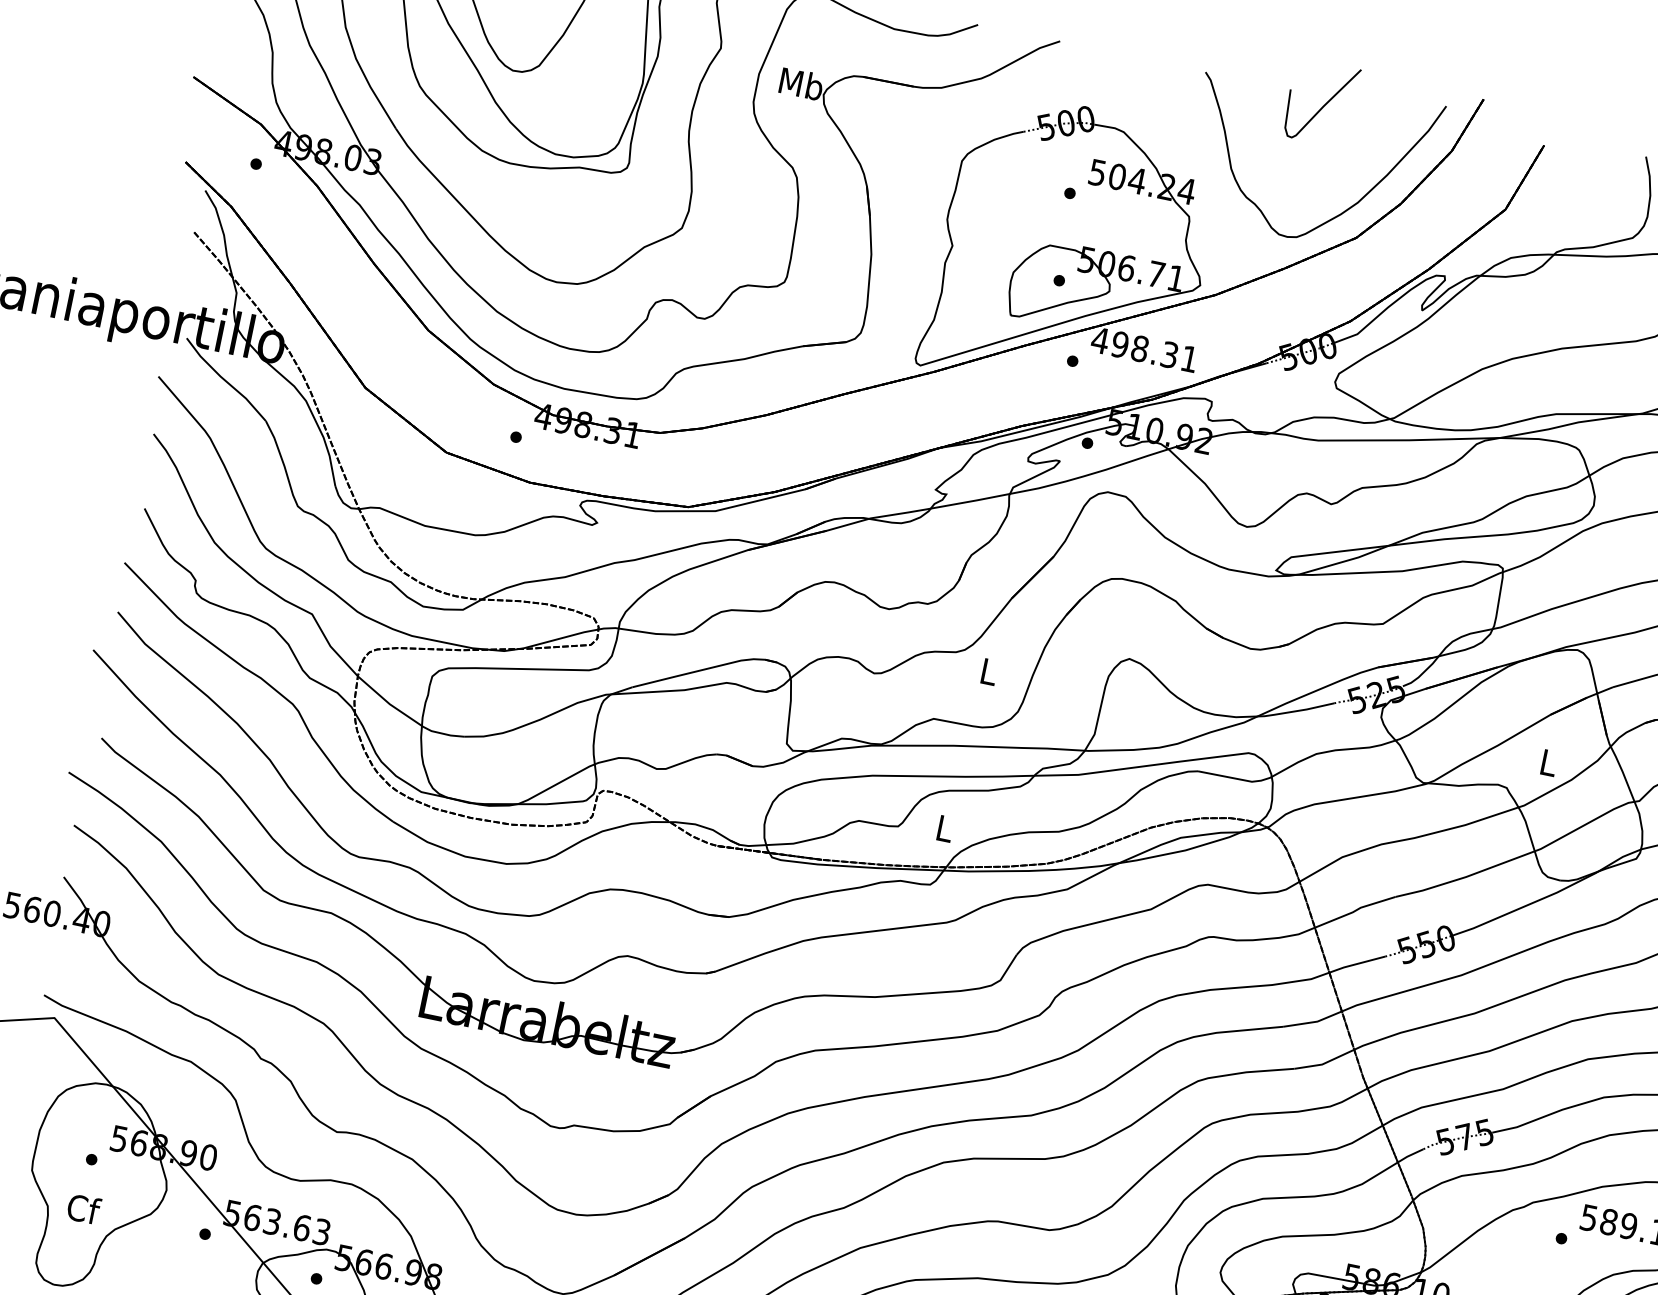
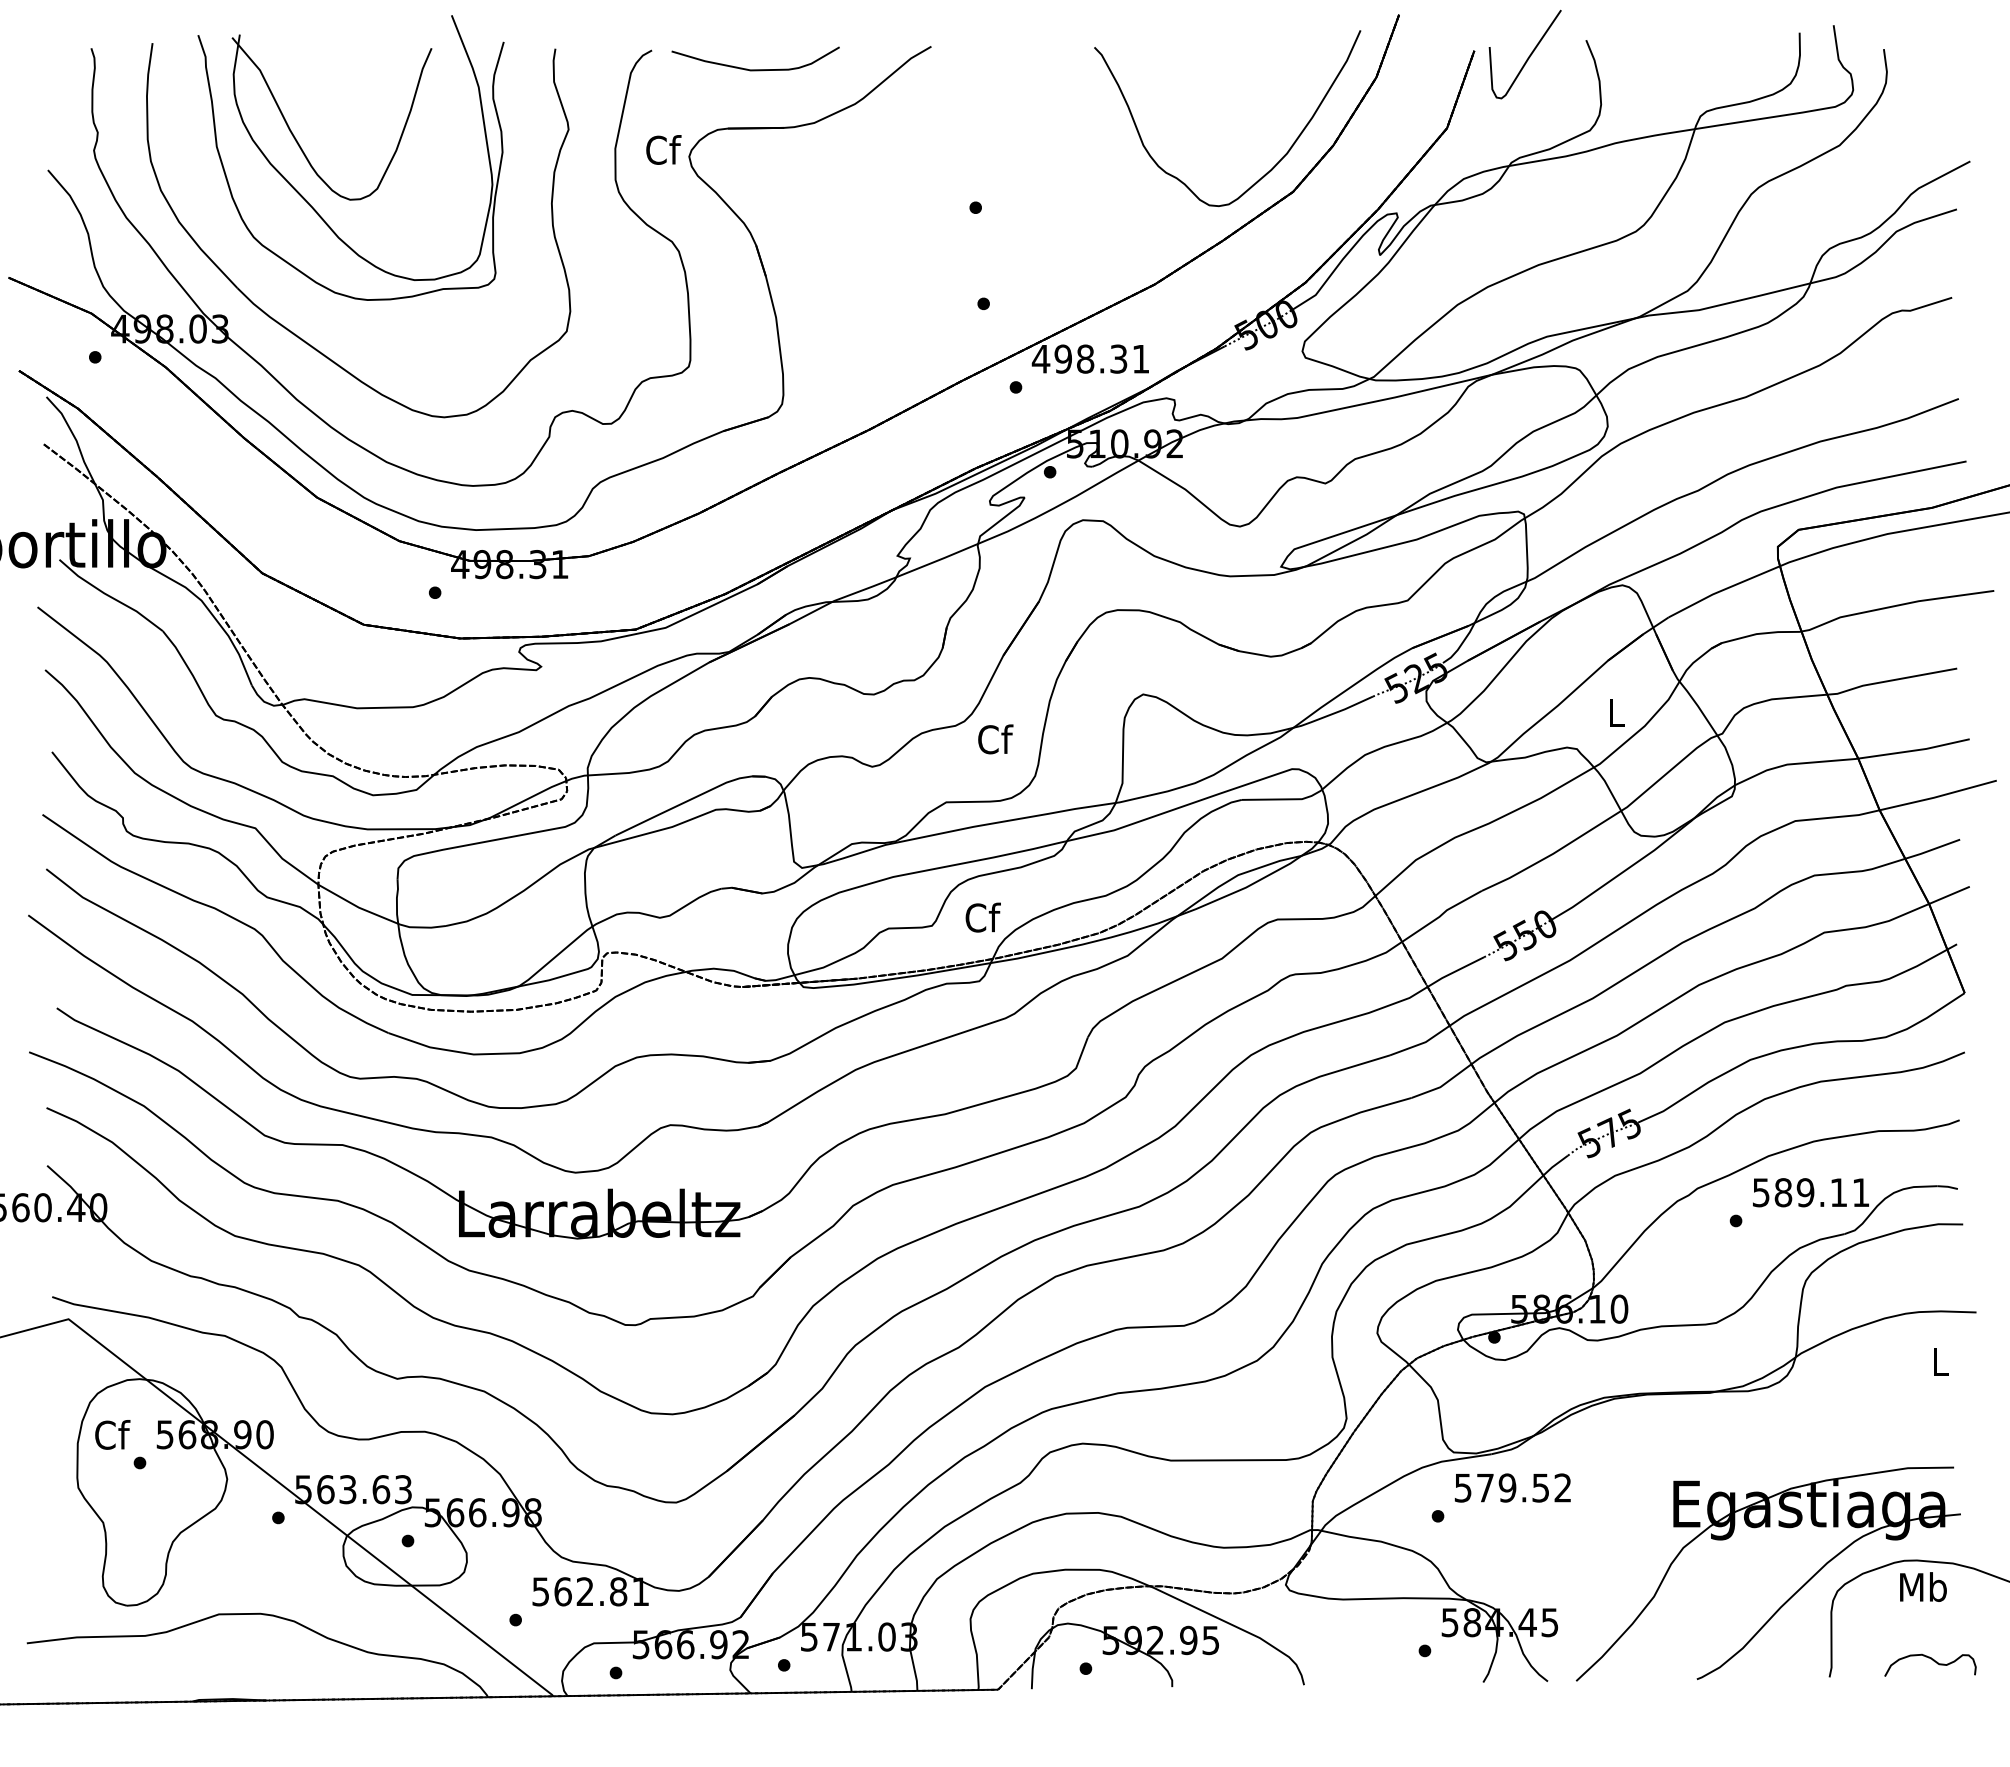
text: (801, 83) -> (662, 149), Mb -> Cf
curve: (1322, 105) -> (1527, 57), moved
part: (1071, 250) -> (990, 268), removed
text: (989, 671) -> (995, 739), L -> Cf
text: (944, 828) -> (982, 917), L -> Cf
text: (83, 1208) -> (112, 1434), moved

